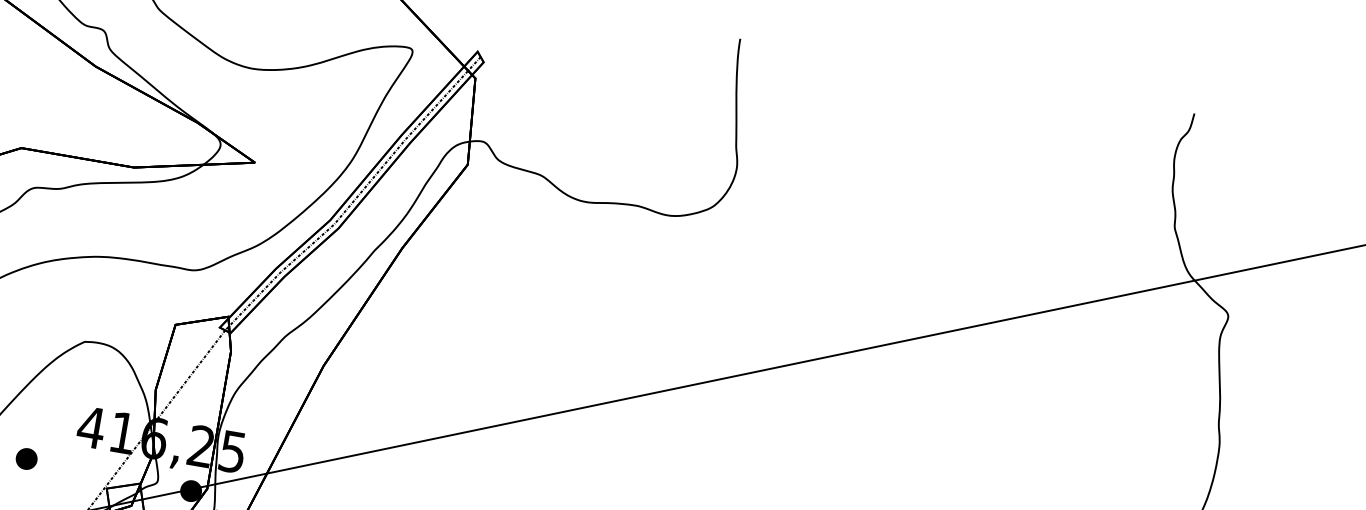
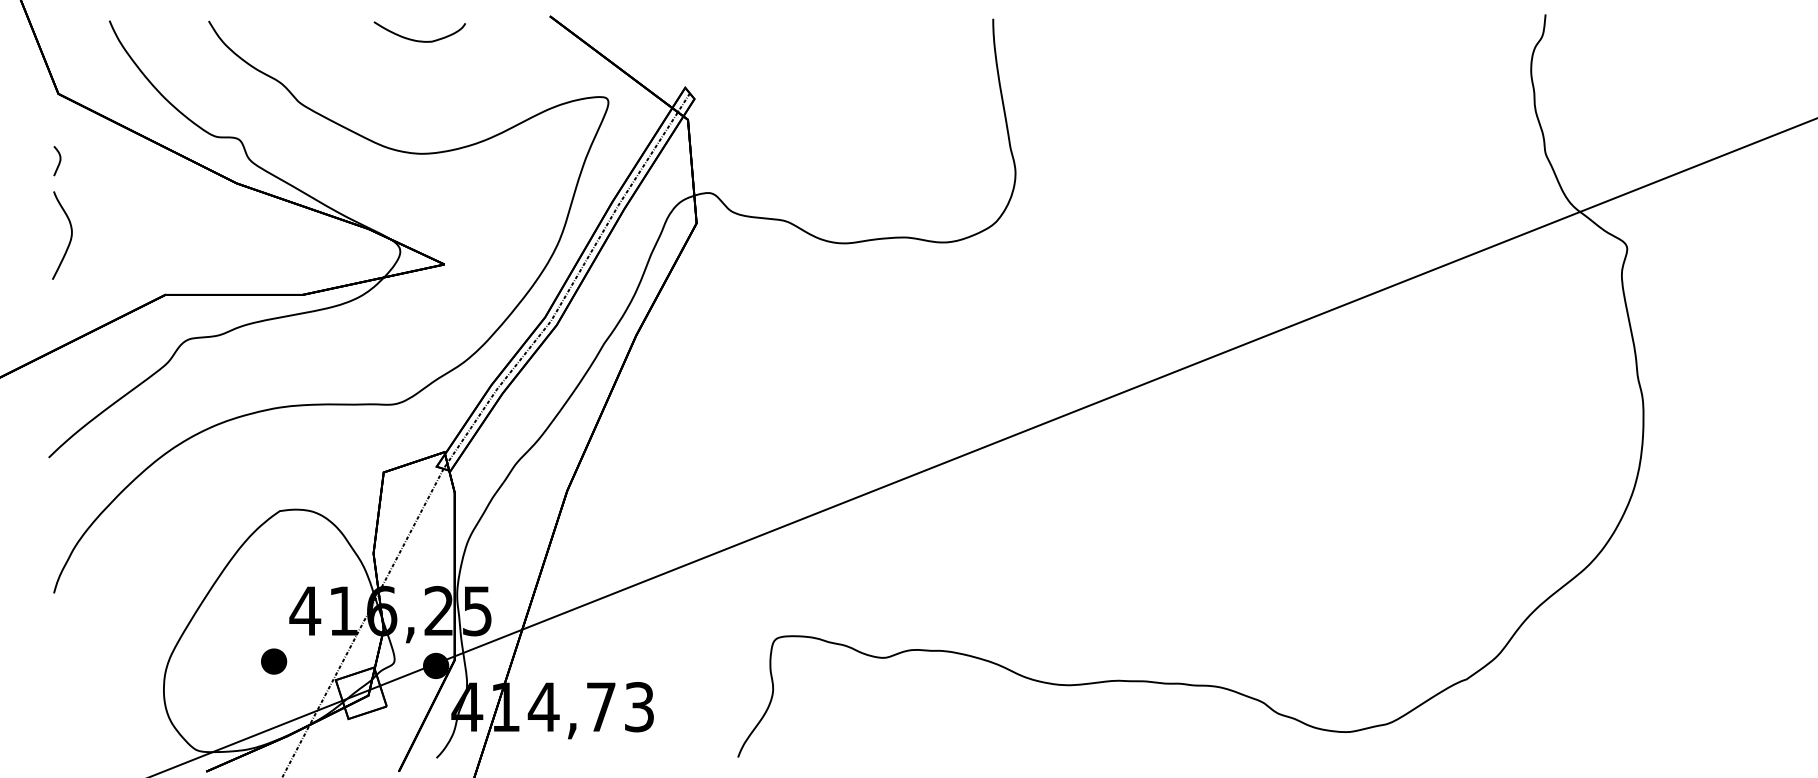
part: (27, 459) -> (274, 661), moved

